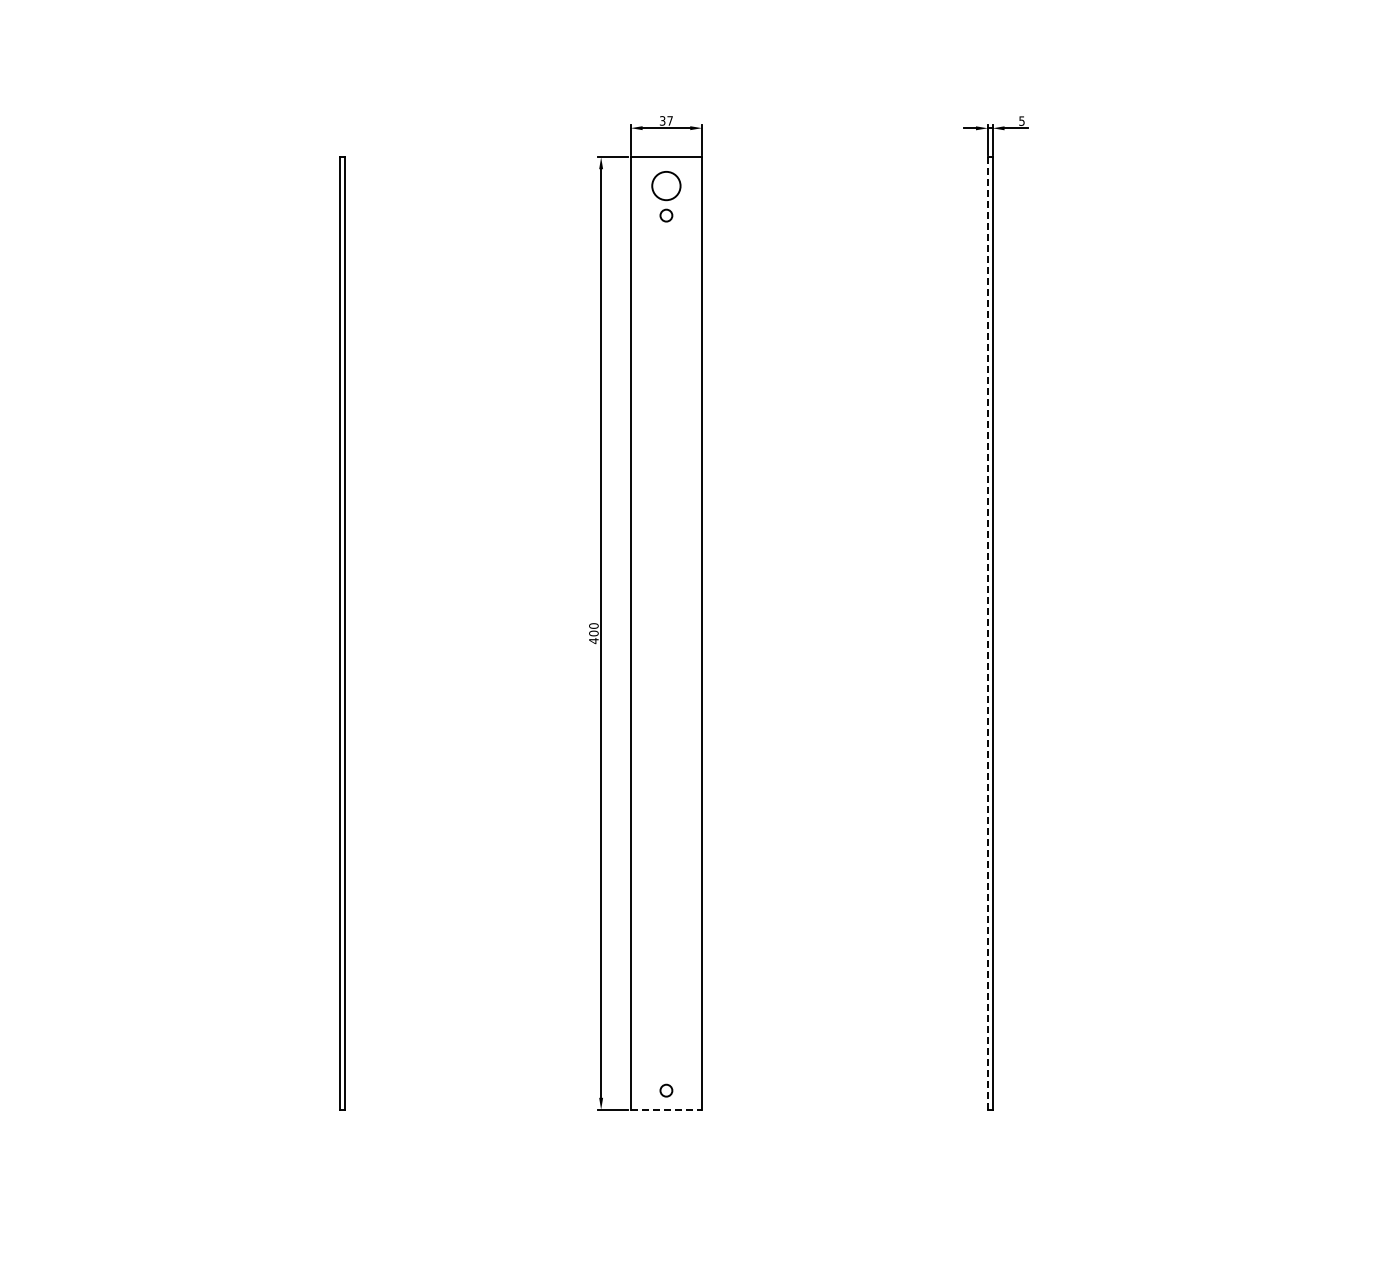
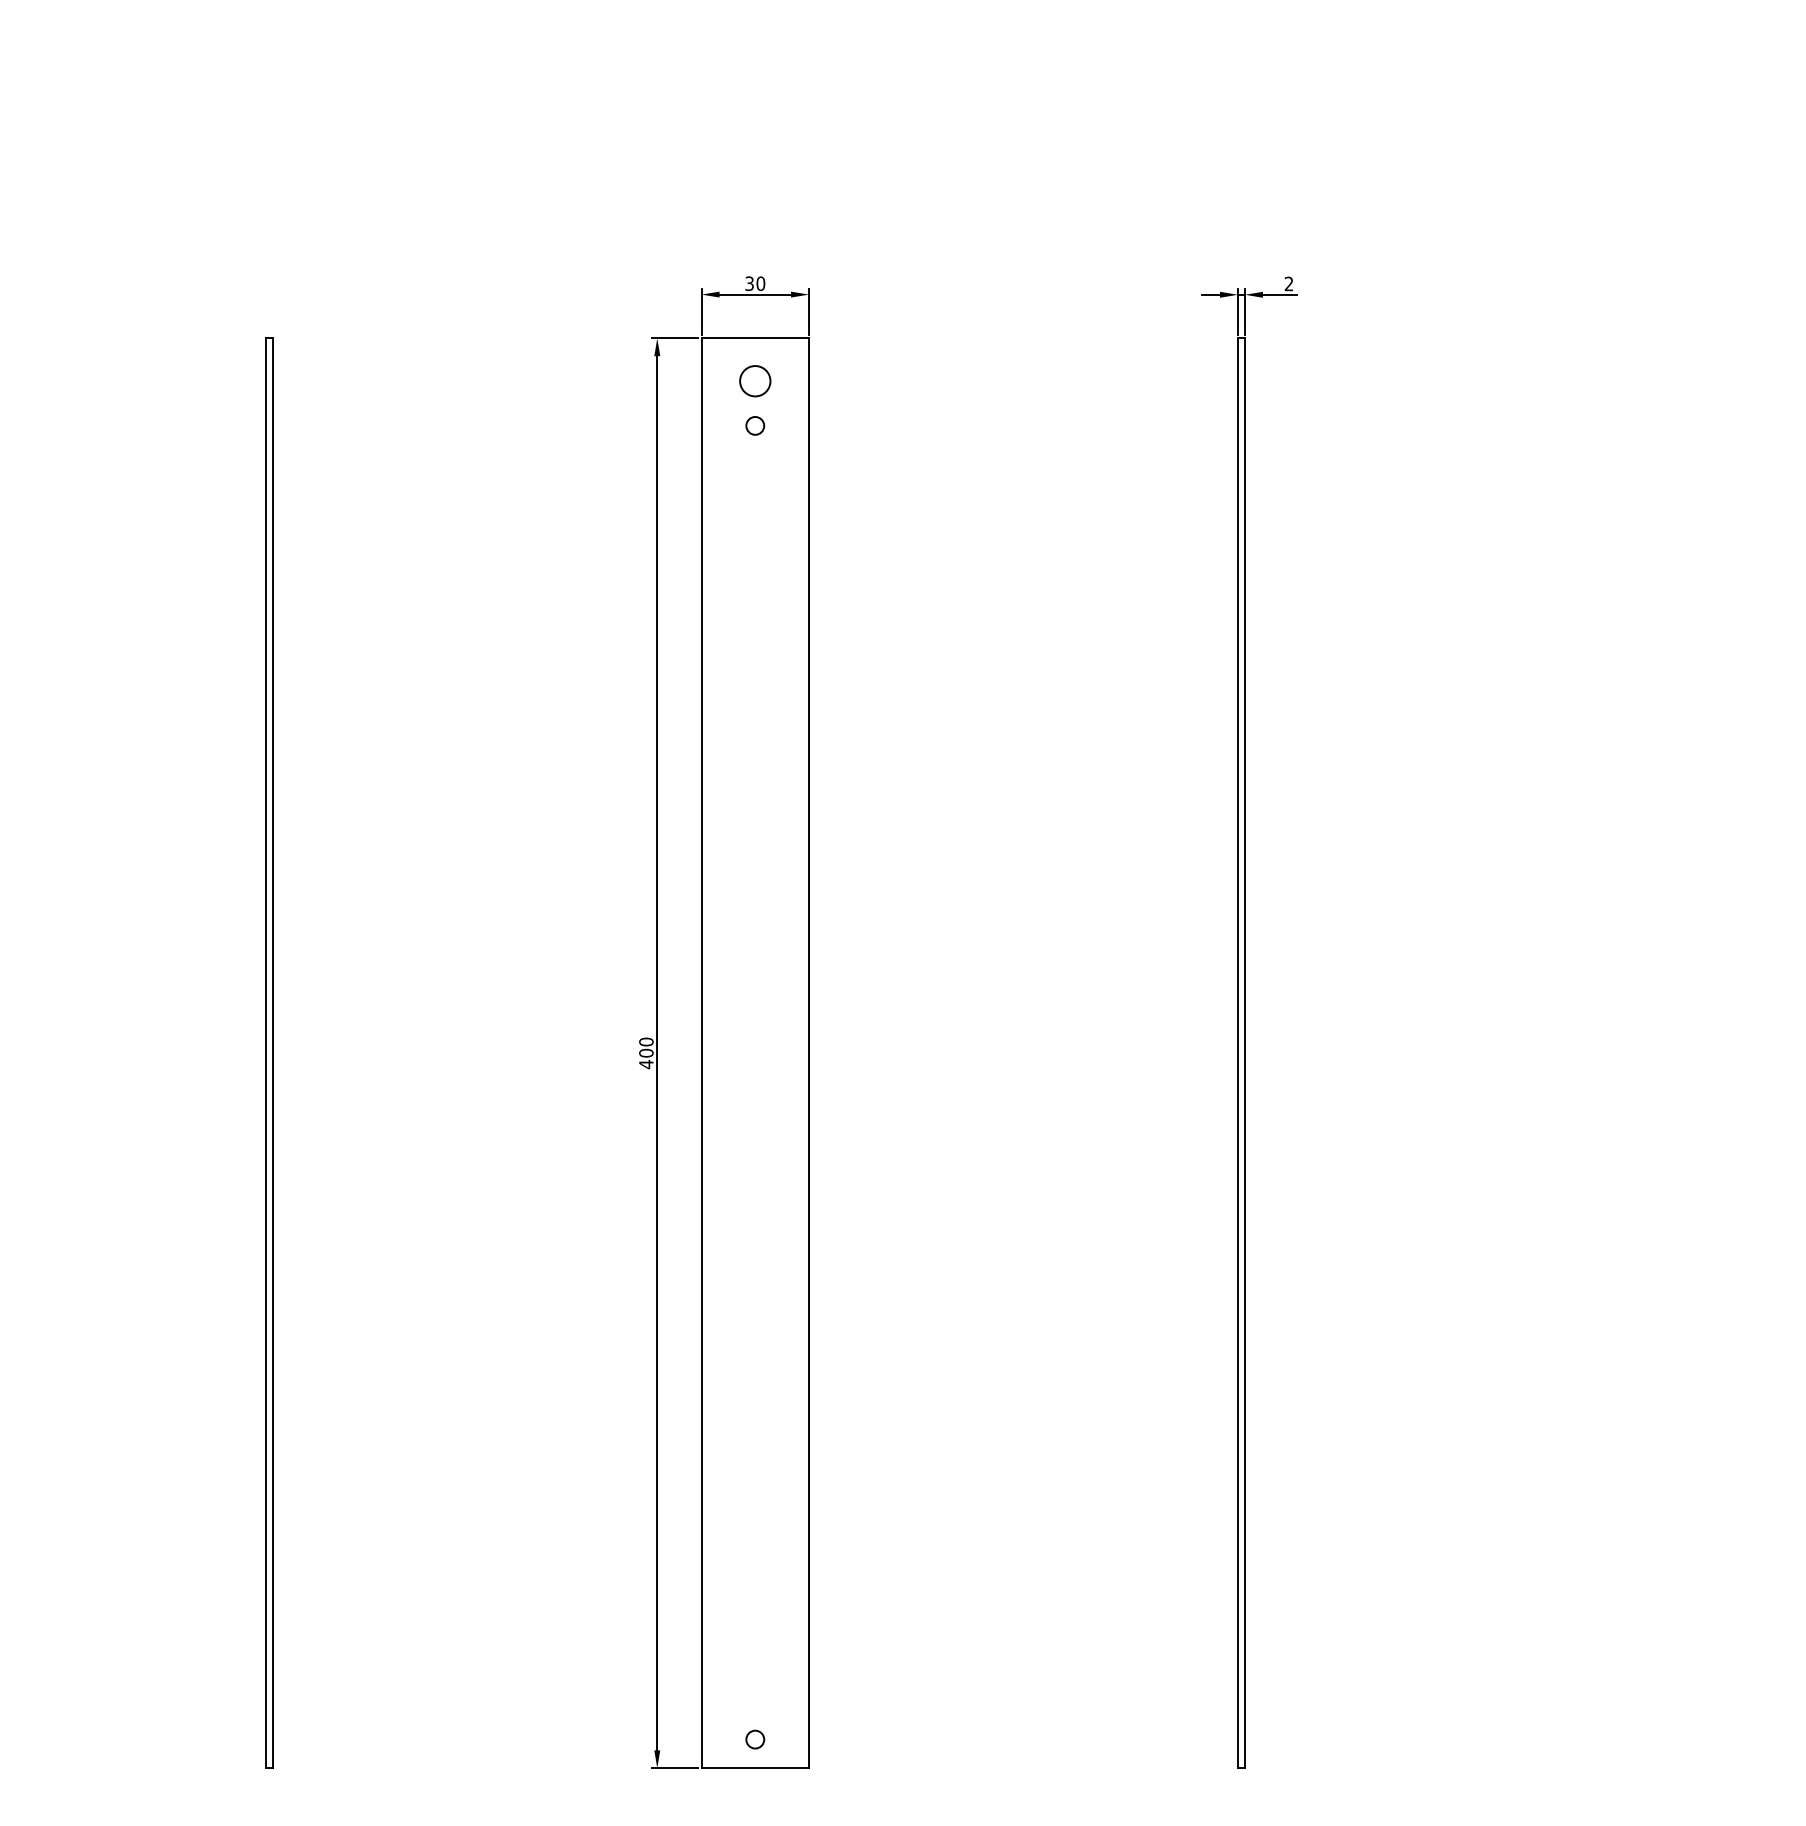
text: (670, 120) -> (761, 283), 37 -> 30
text: (1021, 120) -> (1288, 283), 5 -> 2
circle: (666, 185) -> (755, 380), size x0.71
line: (987, 634) -> (1237, 1054), dashed -> solid
line: (666, 1109) -> (755, 1767), dashed -> solid

